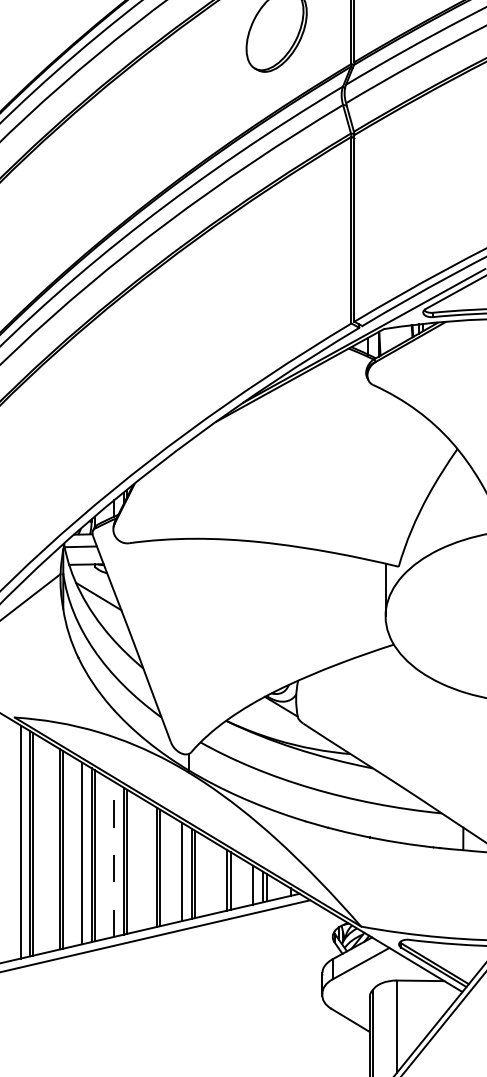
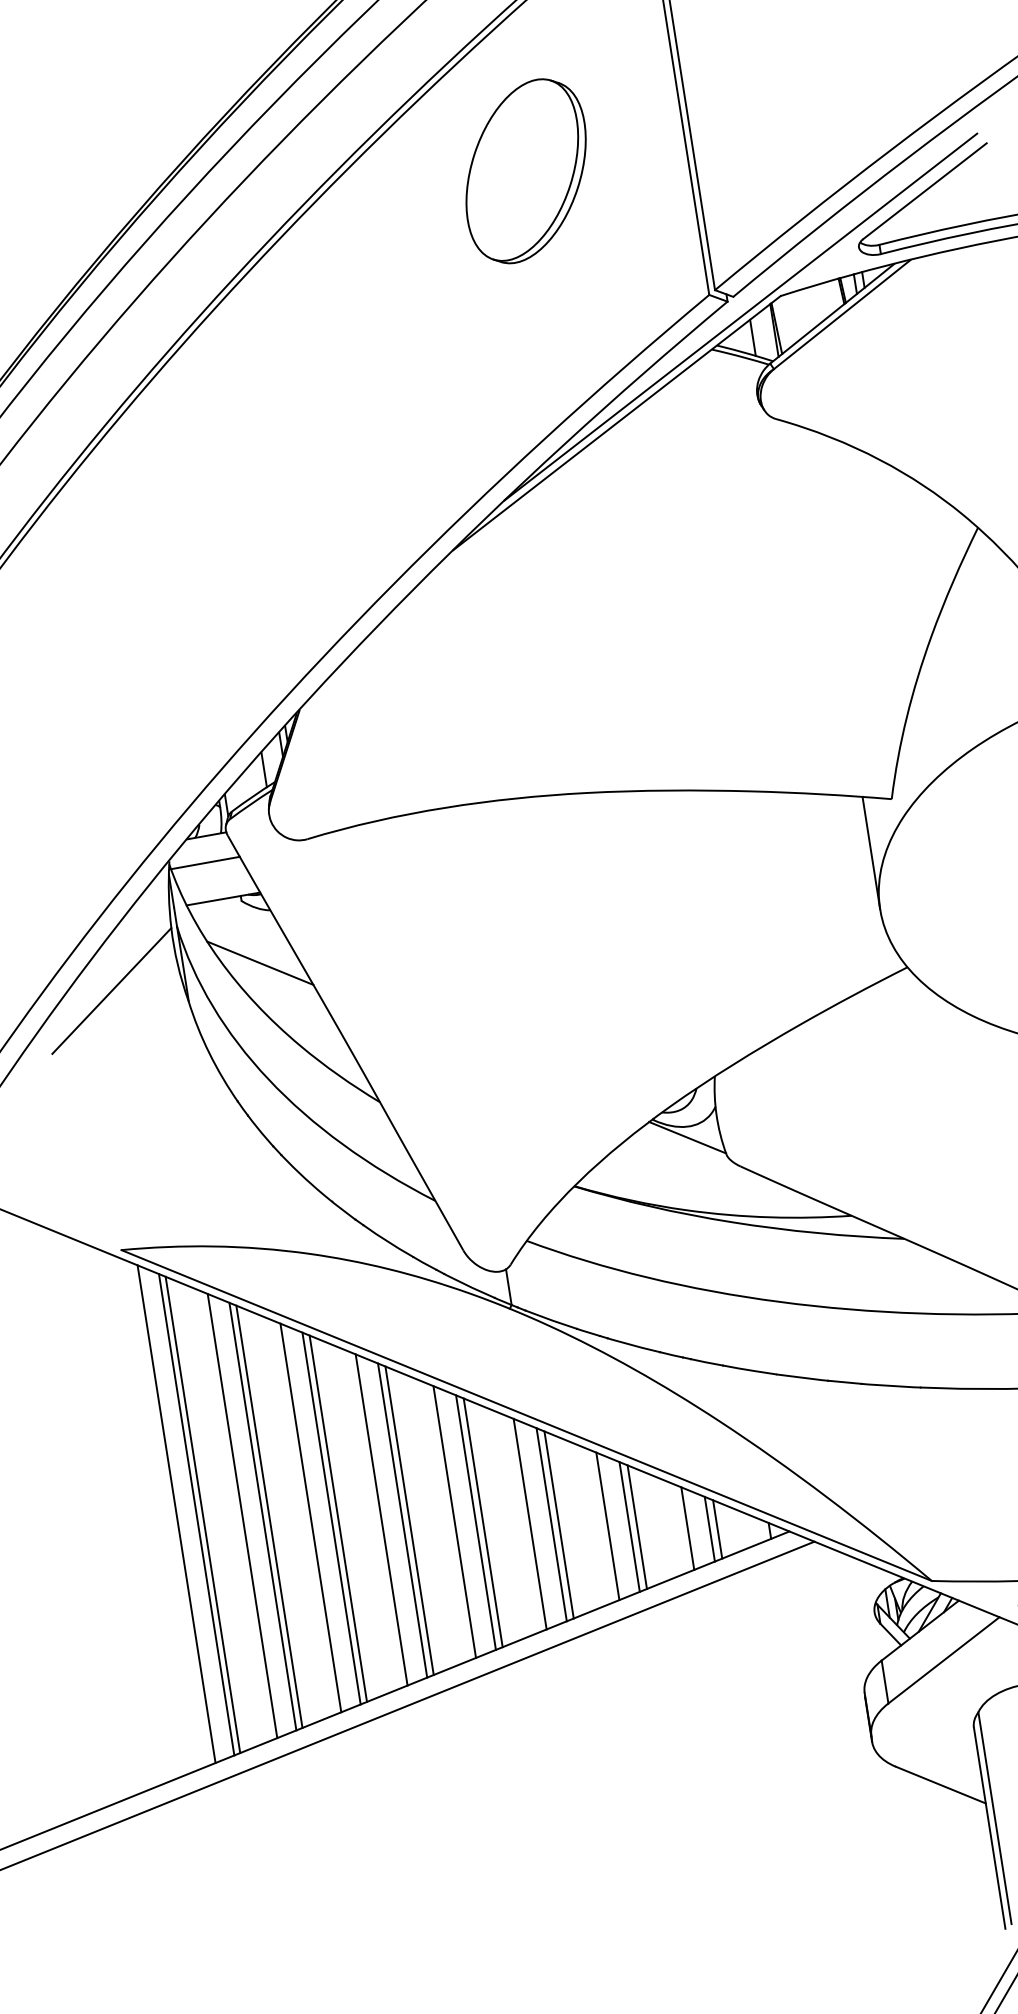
part: (276, 253) -> (525, 170), added
line: (51, 847) -> (243, 1515), added
line: (114, 858) -> (381, 1517), dashed -> solid
line: (147, 865) -> (454, 1521), added
line: (217, 877) -> (608, 1524), added

